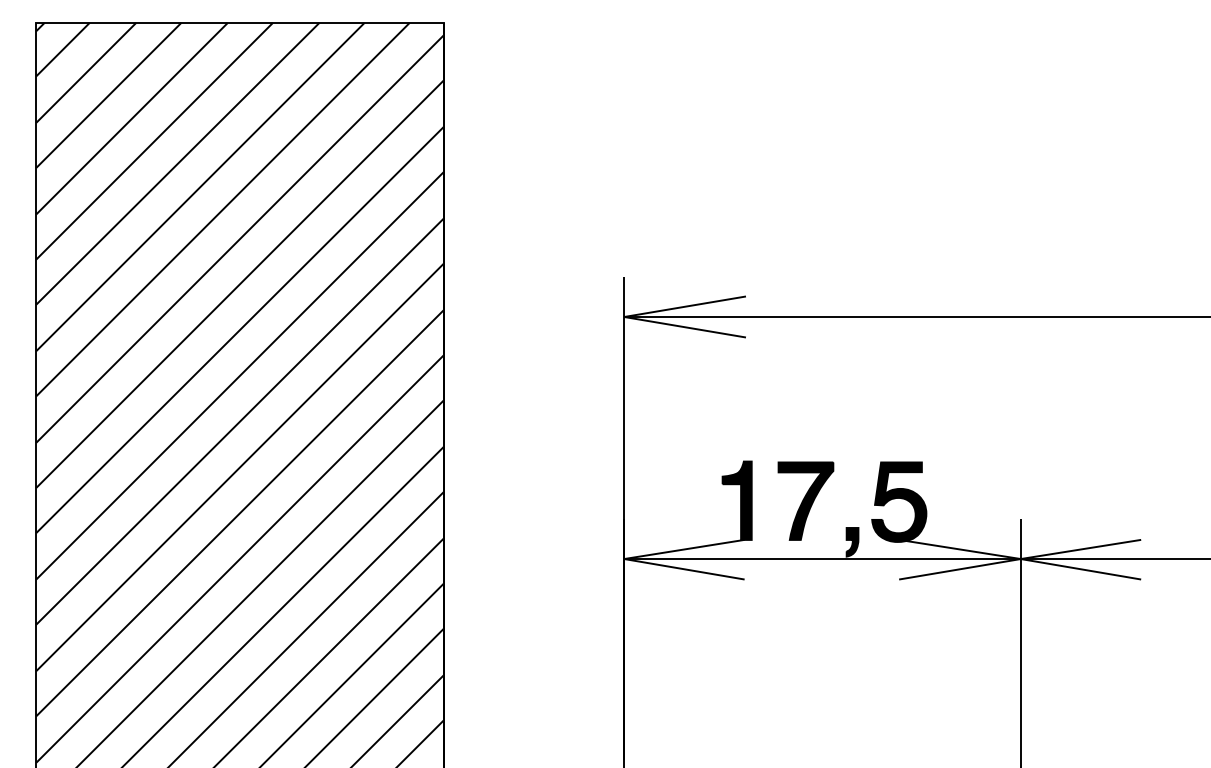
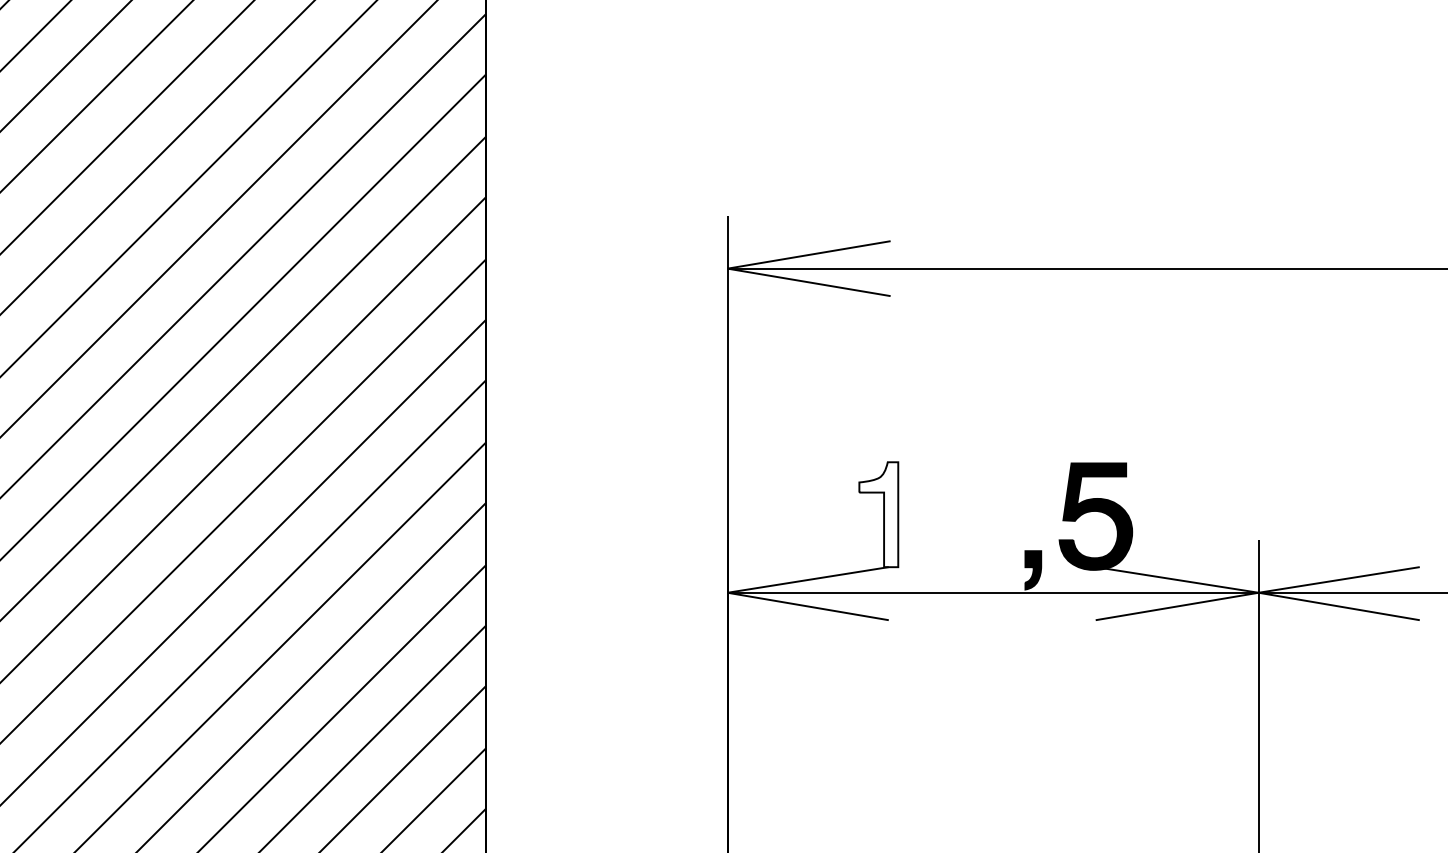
fill: (736, 500) -> (877, 514), removed
part: (805, 500) -> (970, 514), removed

